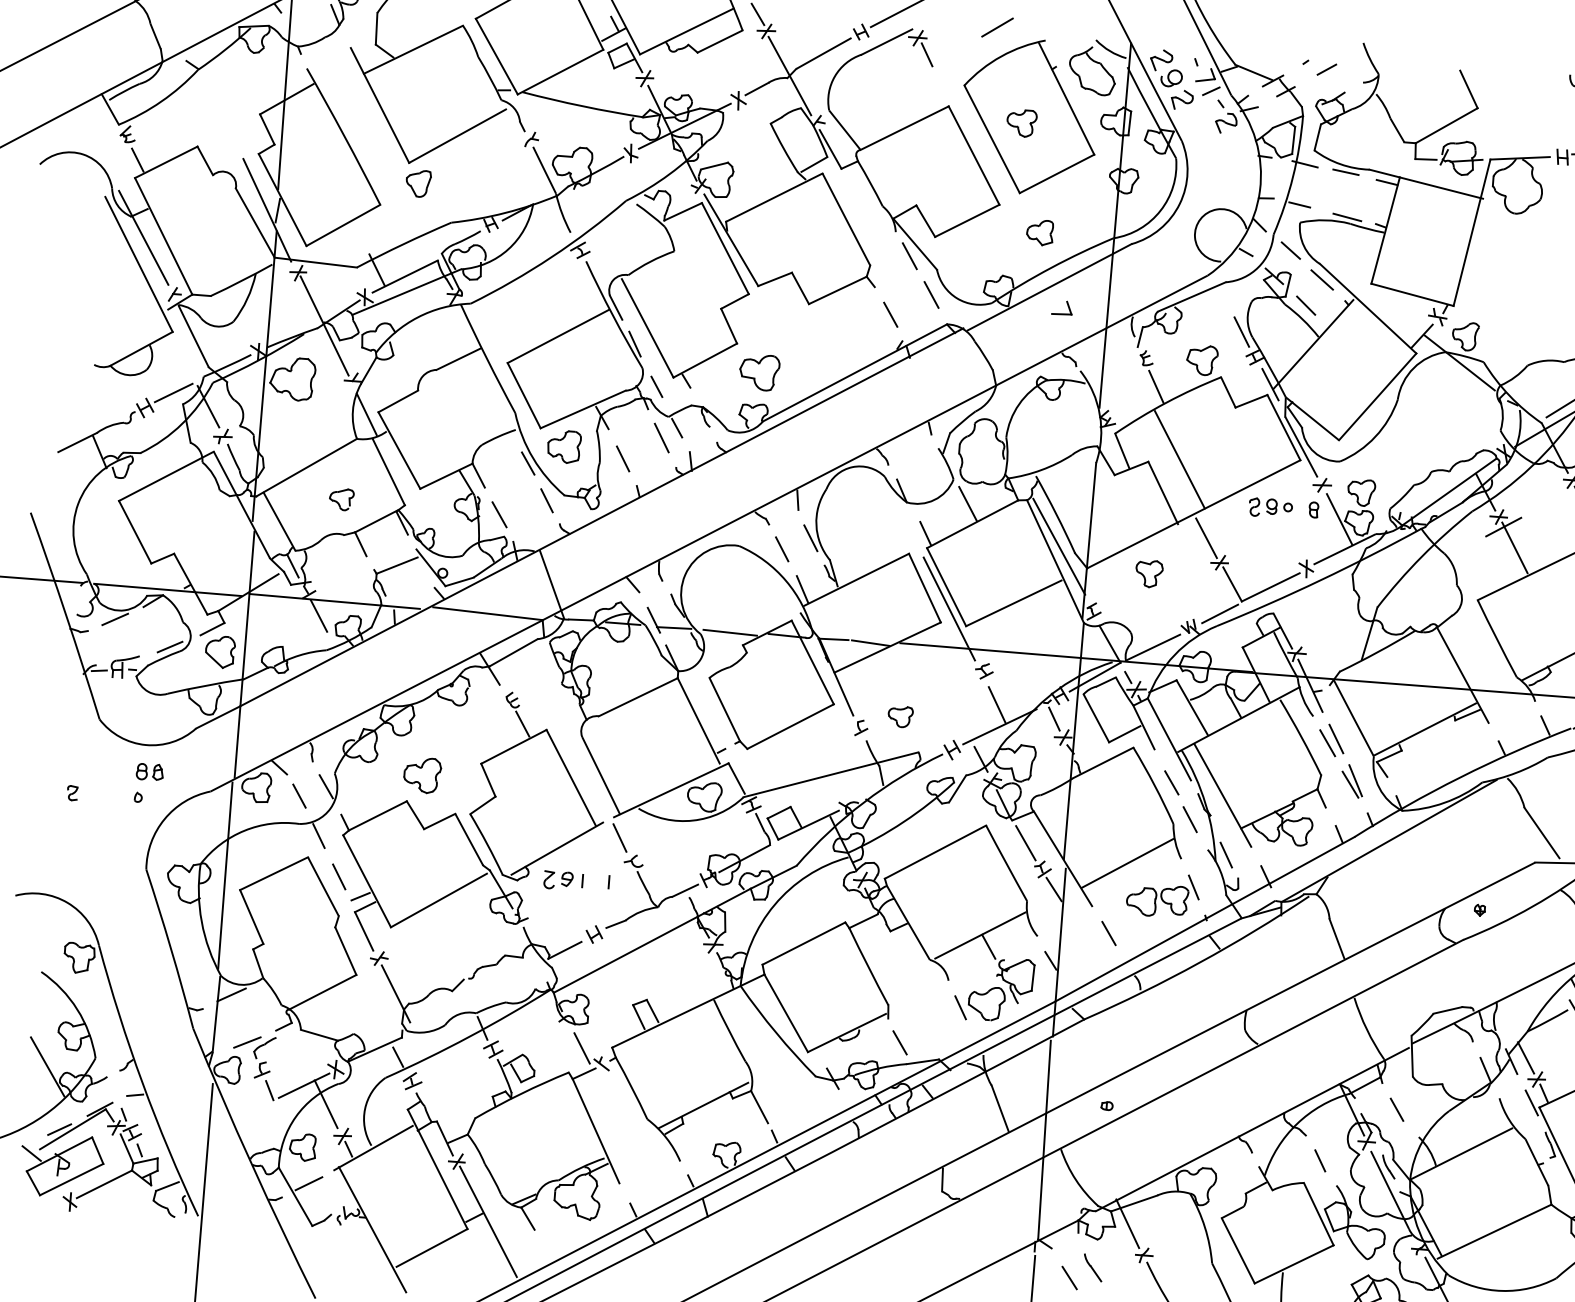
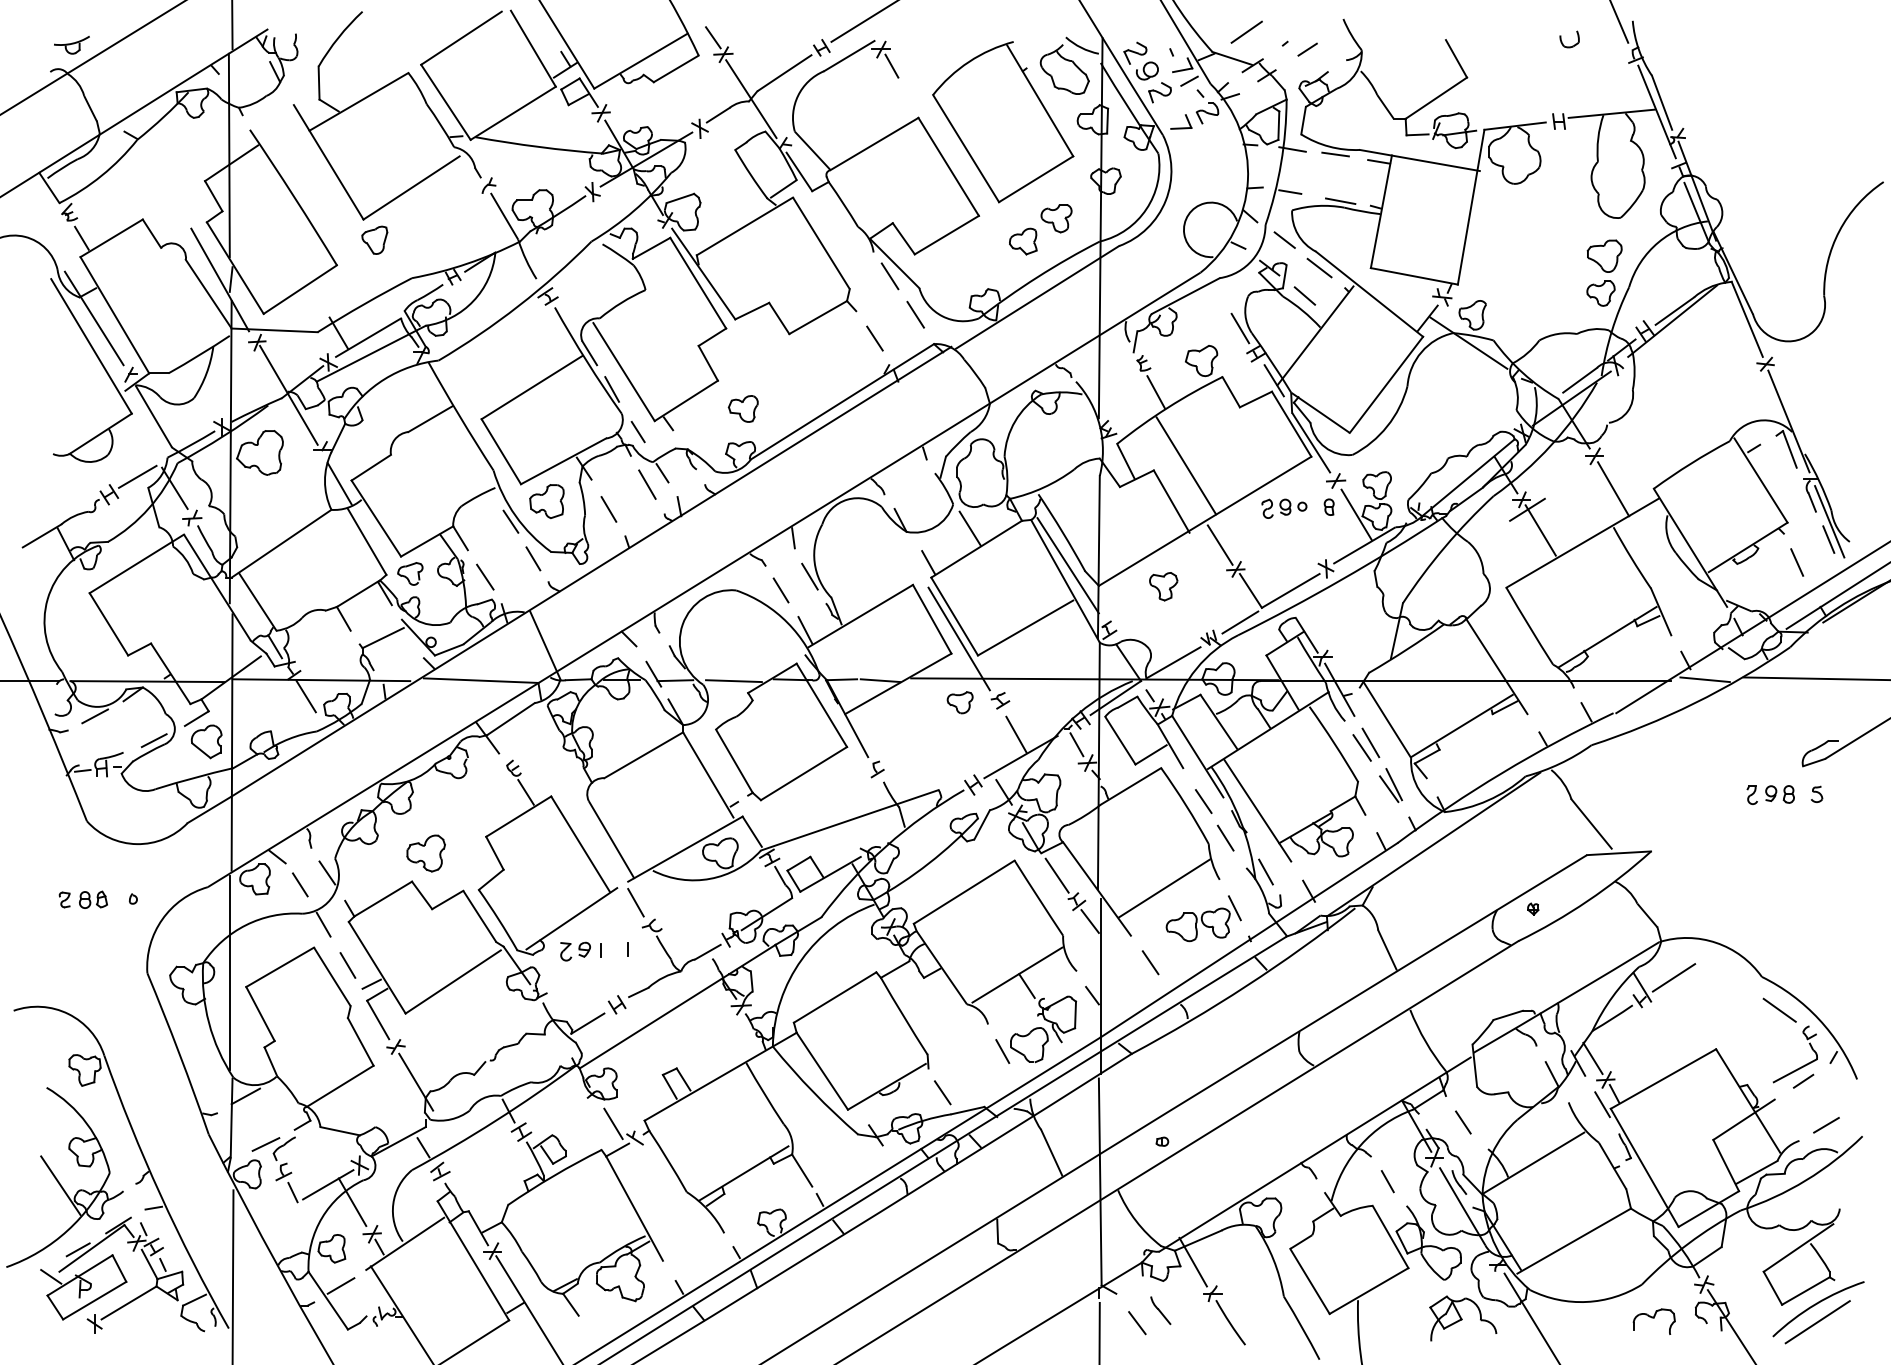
line: (997, 26) -> (1246, 31), moved
part: (1021, 123) -> (1056, 218), moved
part: (1062, 307) -> (1181, 121), moved
part: (758, 372) -> (742, 408), size x0.71
part: (341, 499) -> (410, 573), moved
part: (899, 716) -> (959, 702), moved
part: (150, 771) -> (93, 899), moved

